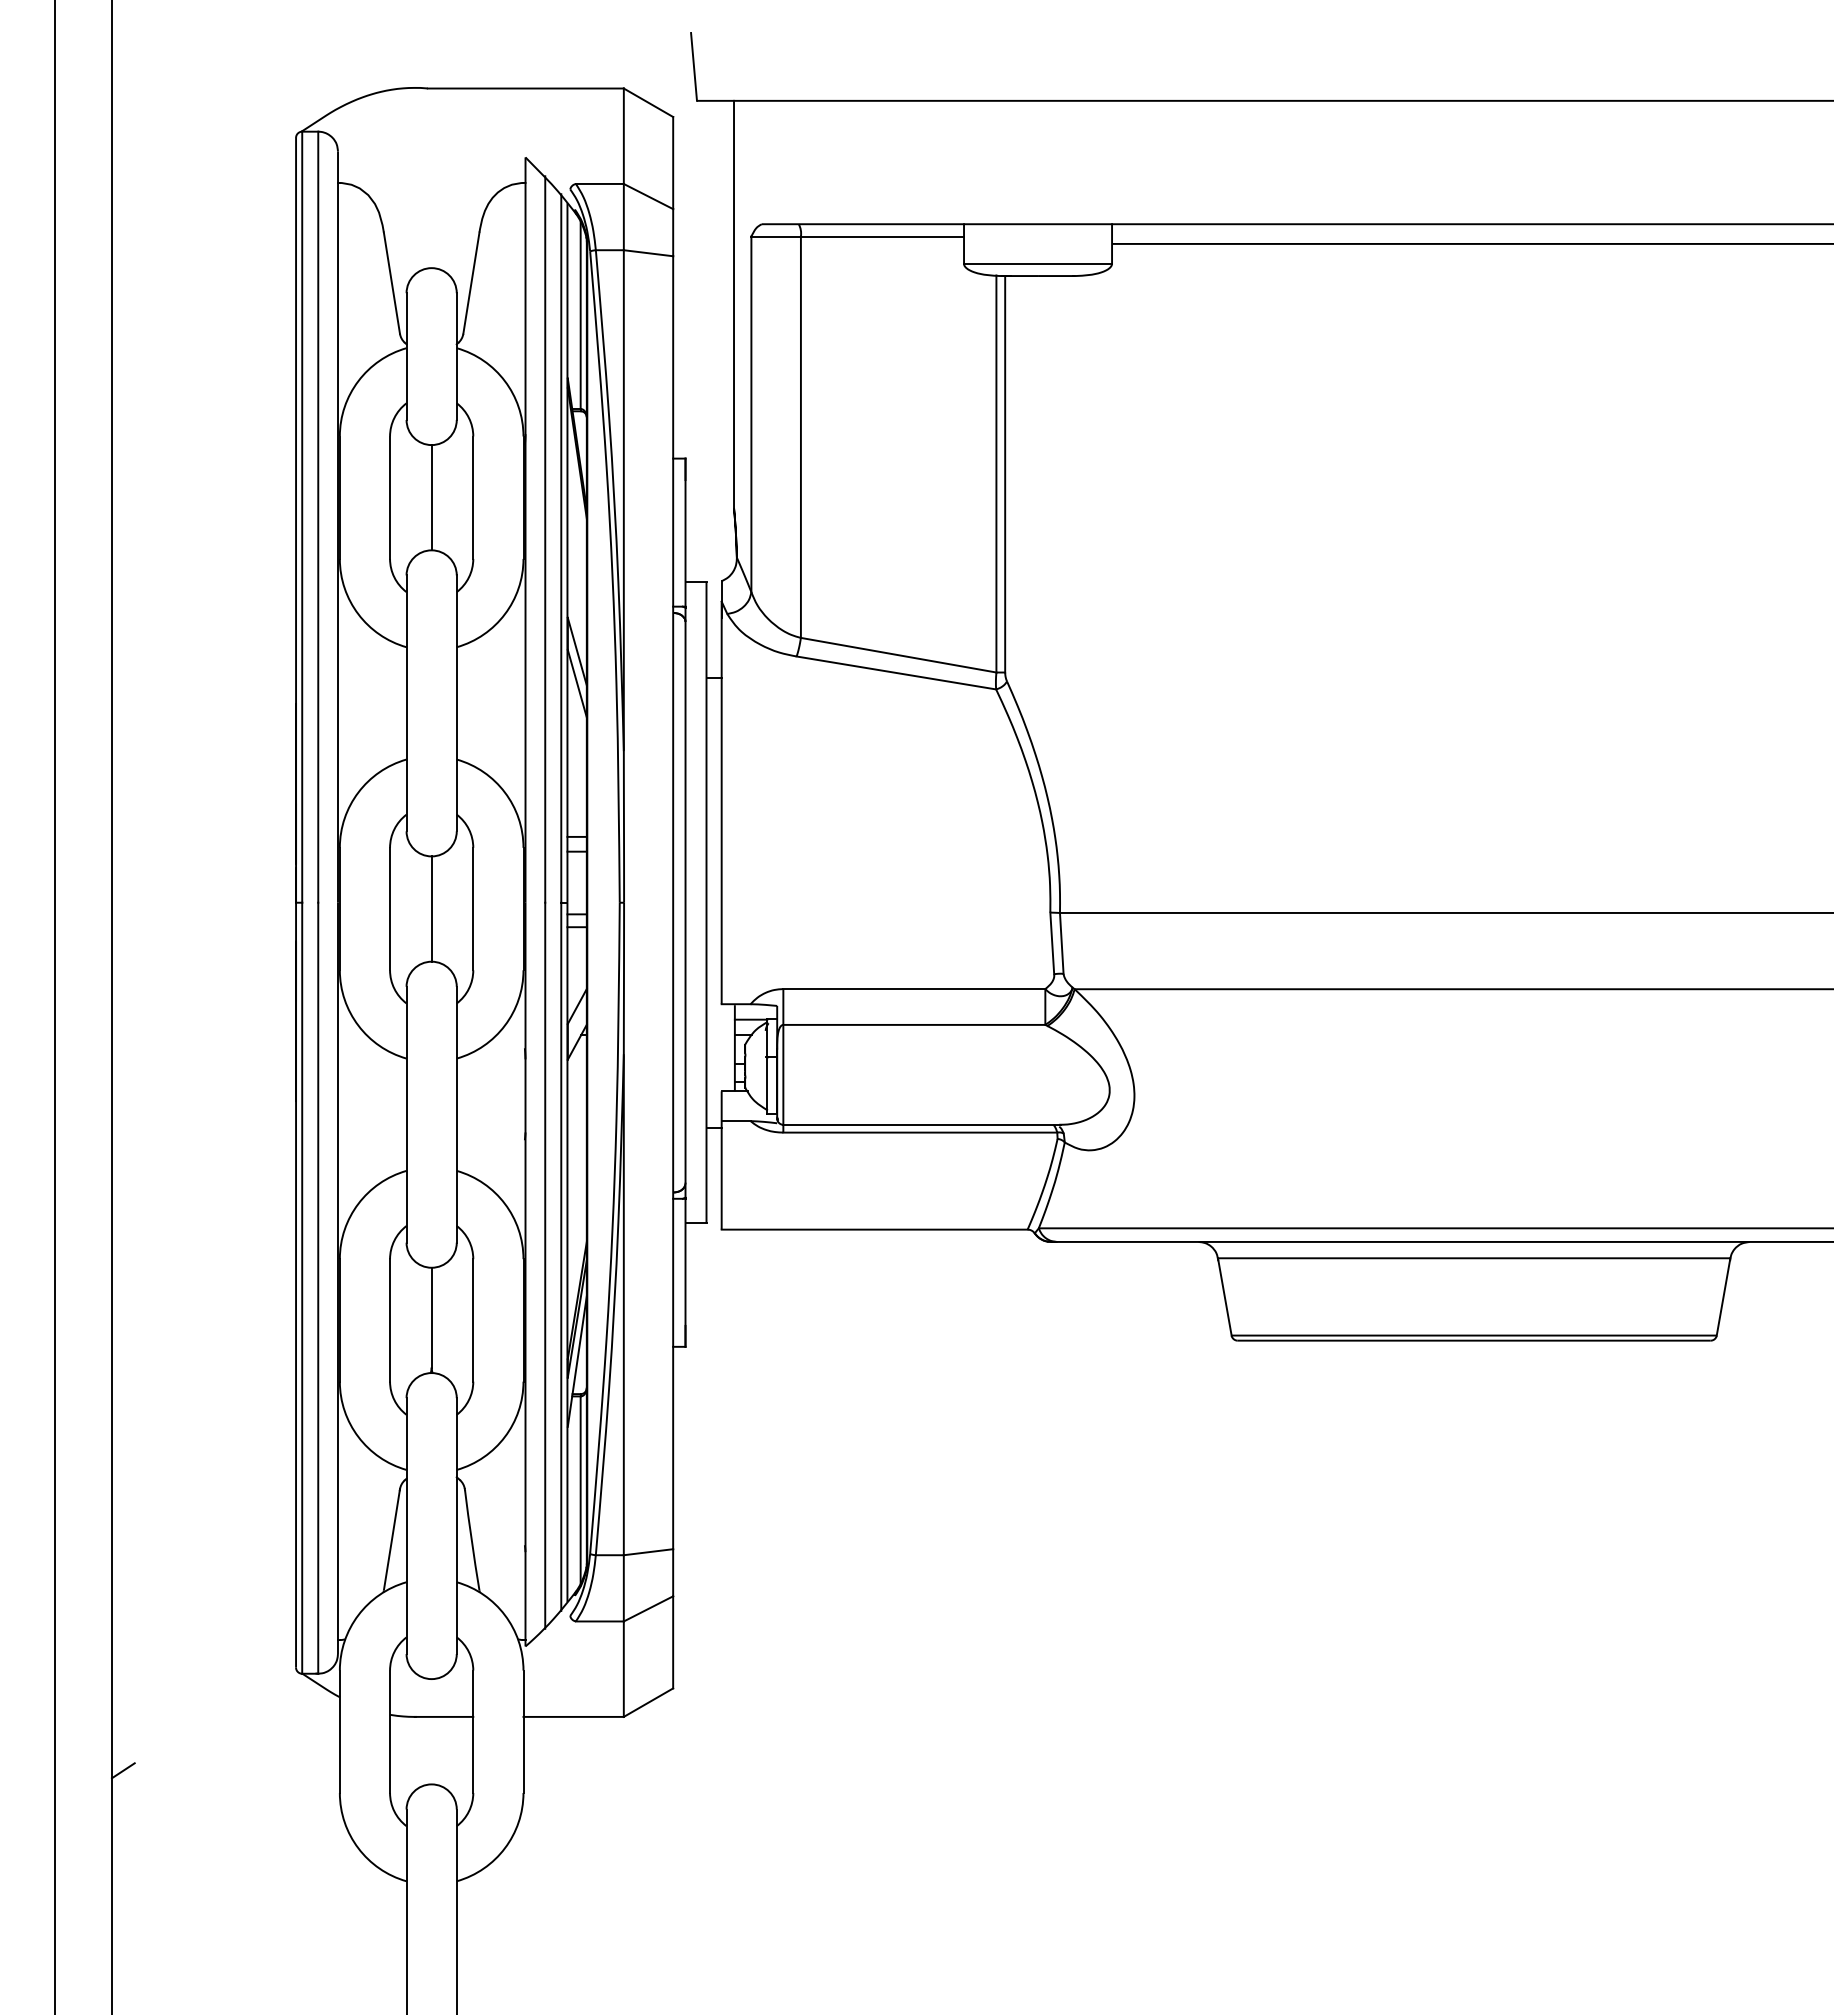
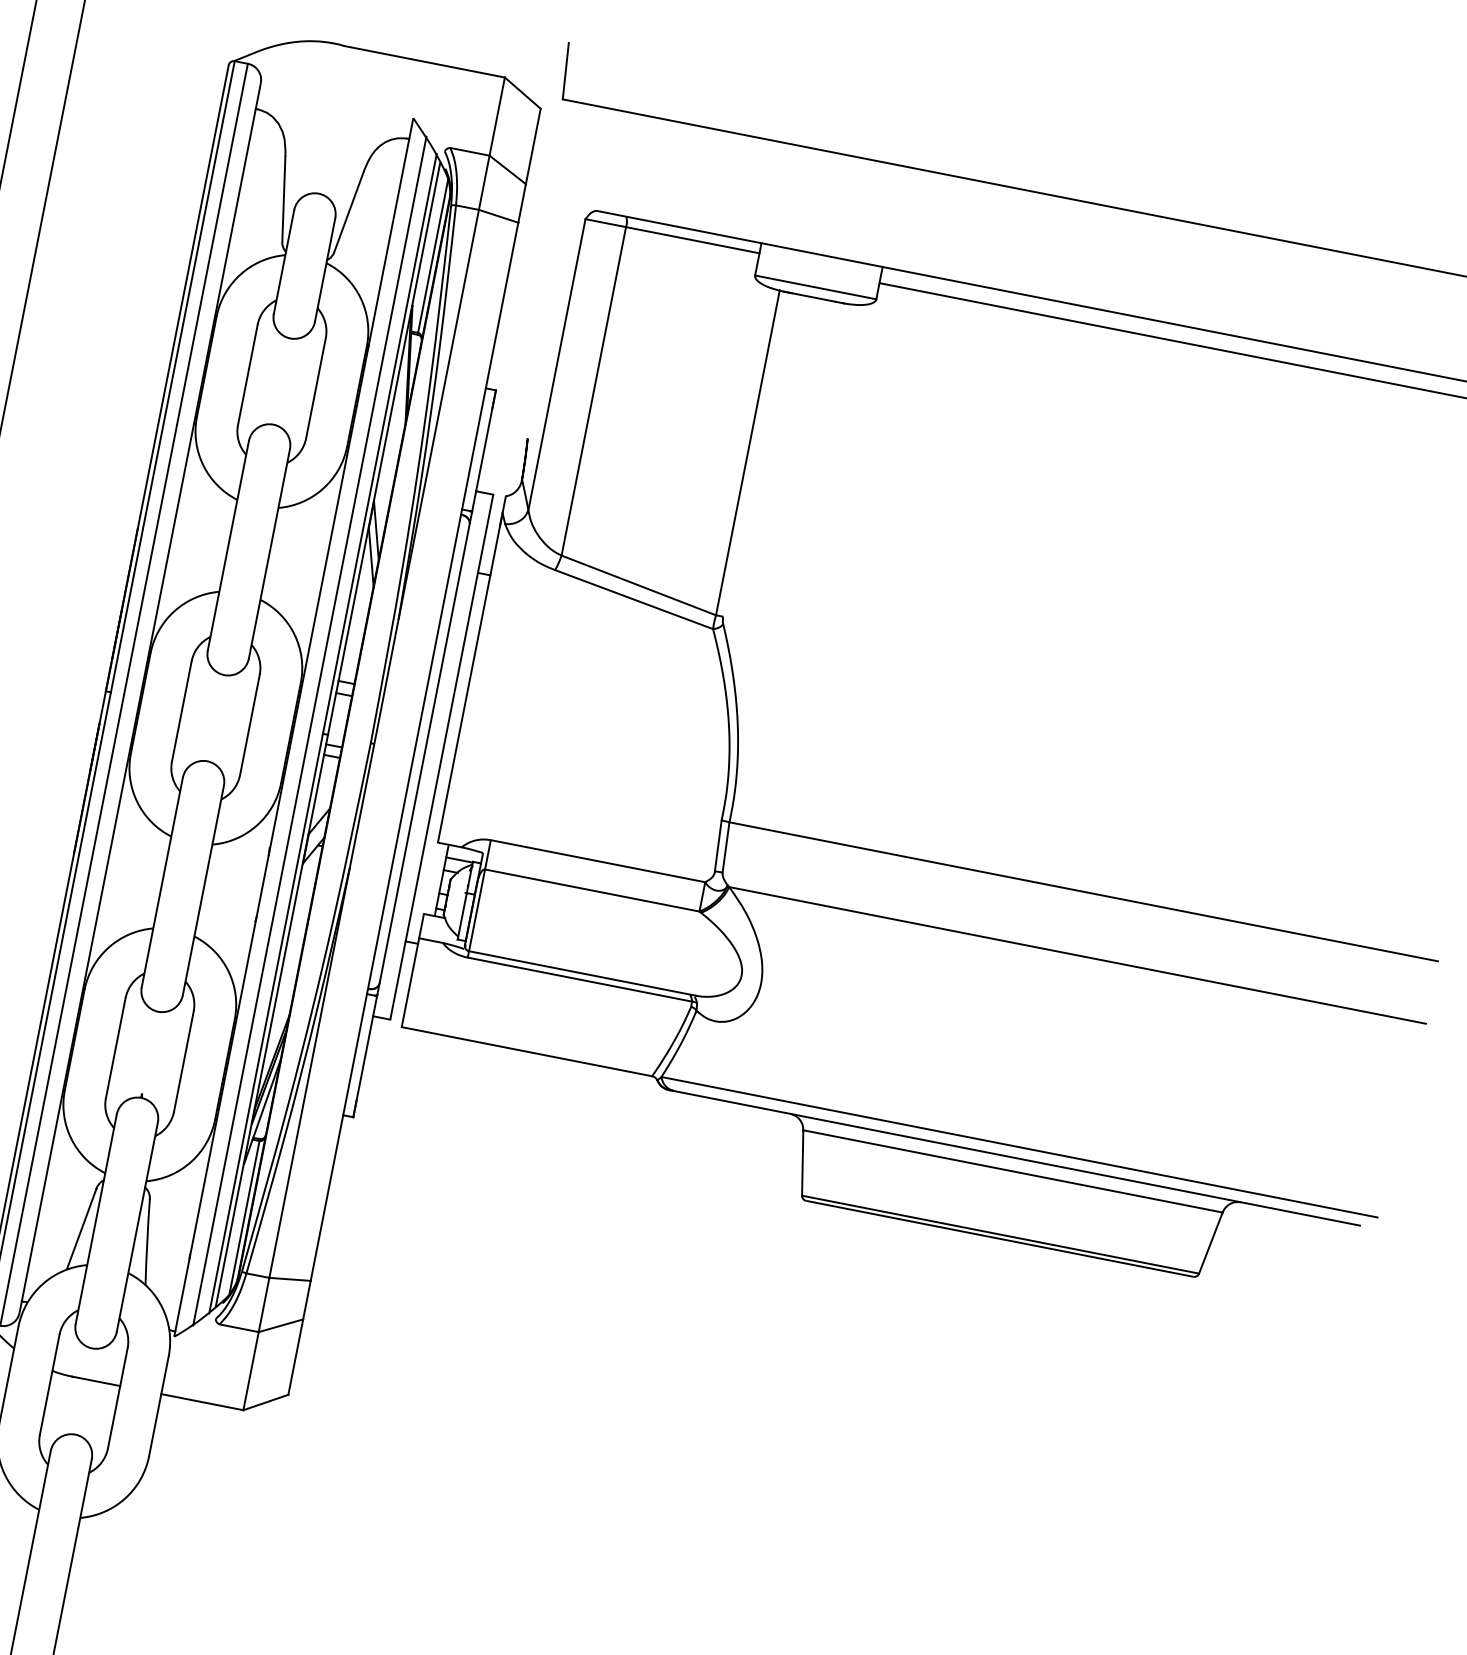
line: (734, 303) -> (560, 271), removed
line: (1005, 474) -> (755, 454), removed
line: (431, 497) -> (281, 381), removed
line: (431, 908) -> (215, 717), removed
line: (431, 1317) -> (150, 1052), removed

